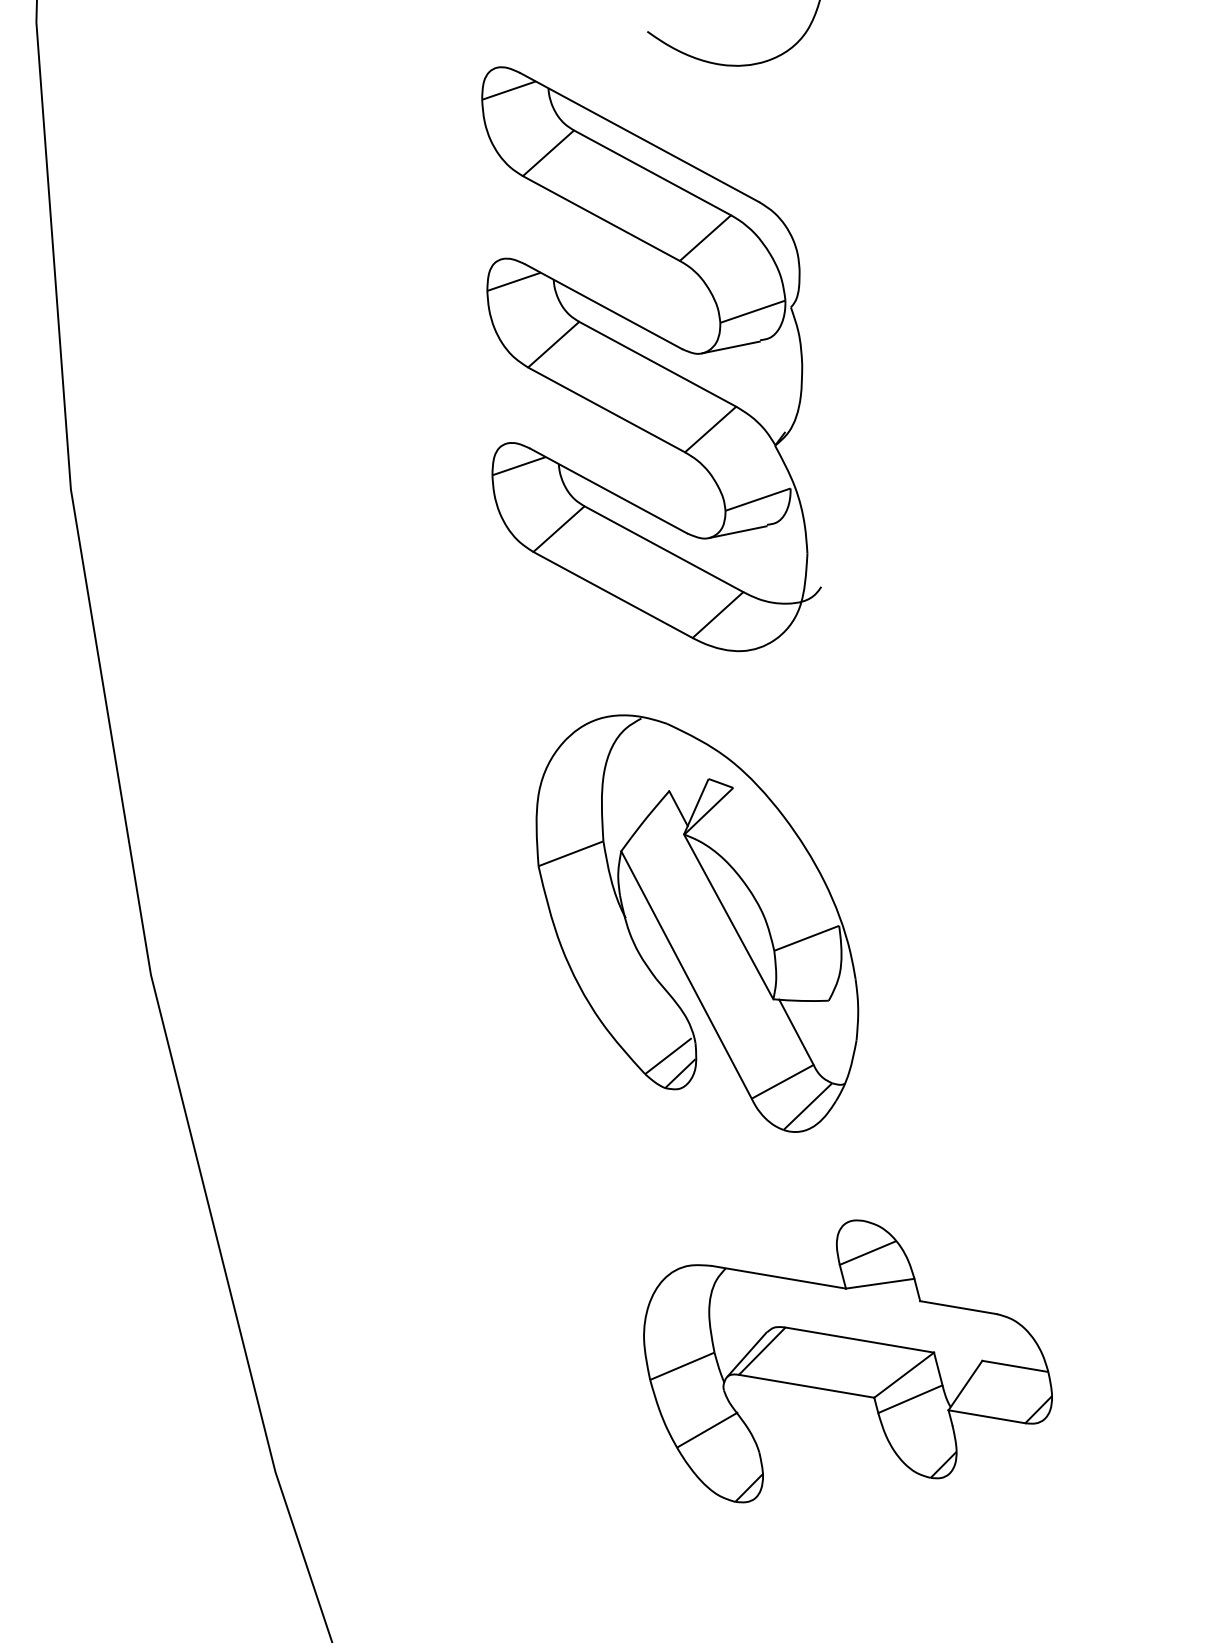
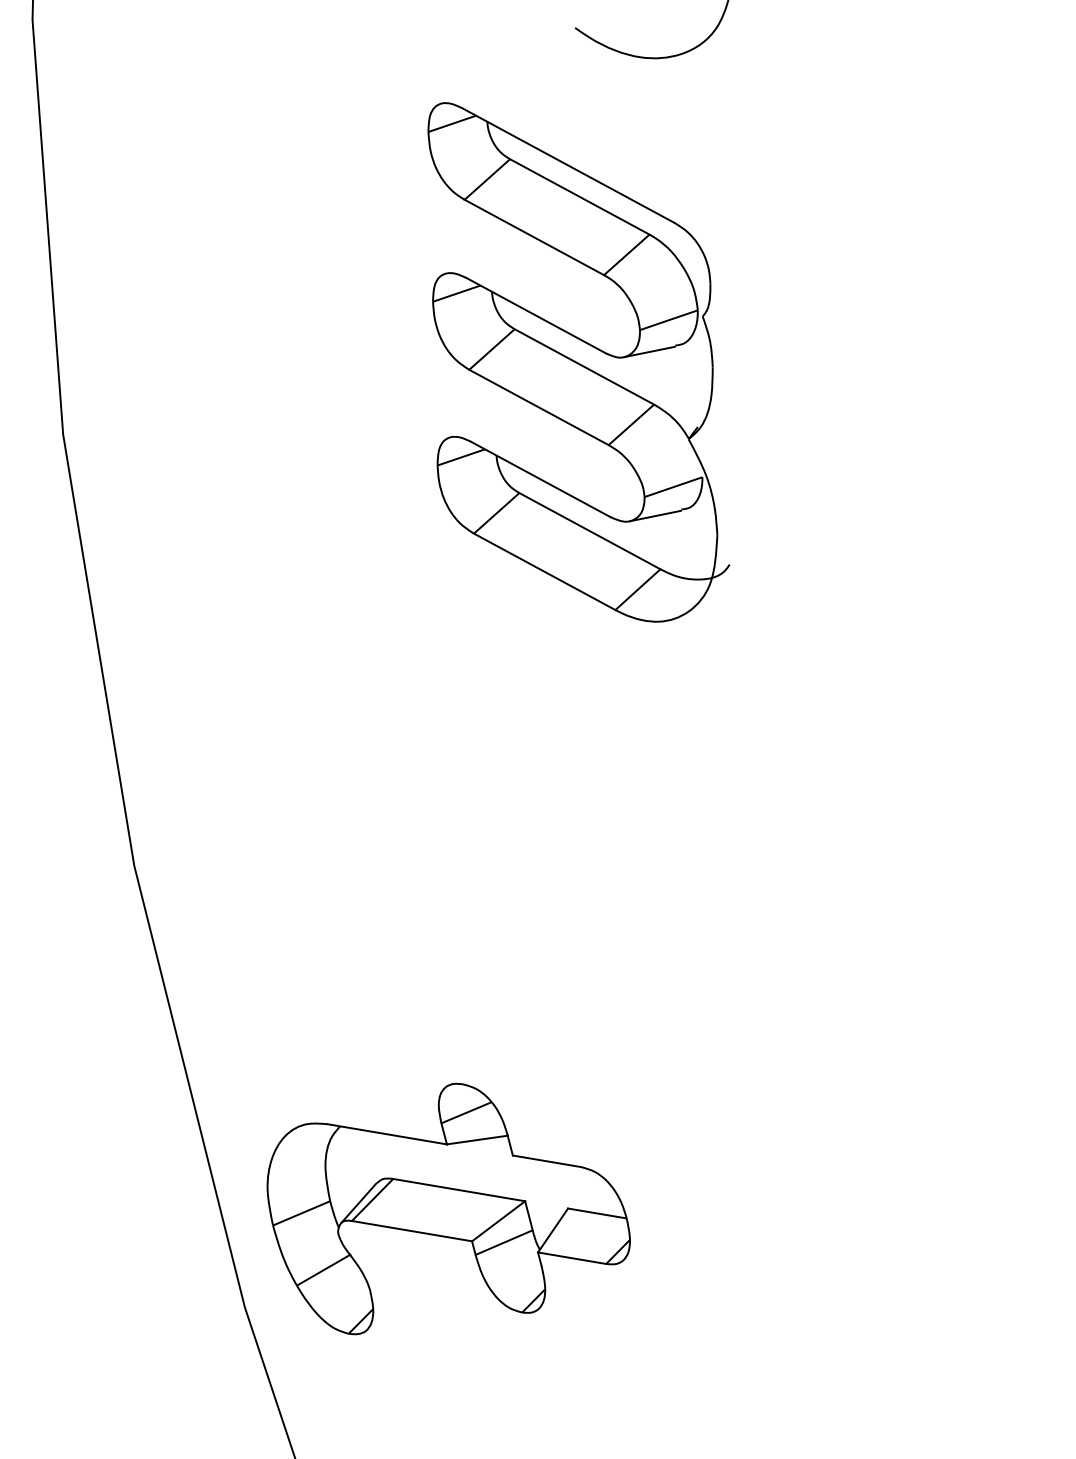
part: (651, 359) -> (578, 362), moved
part: (697, 923) -> (619, 820), removed
part: (847, 1361) -> (448, 1209), moved

